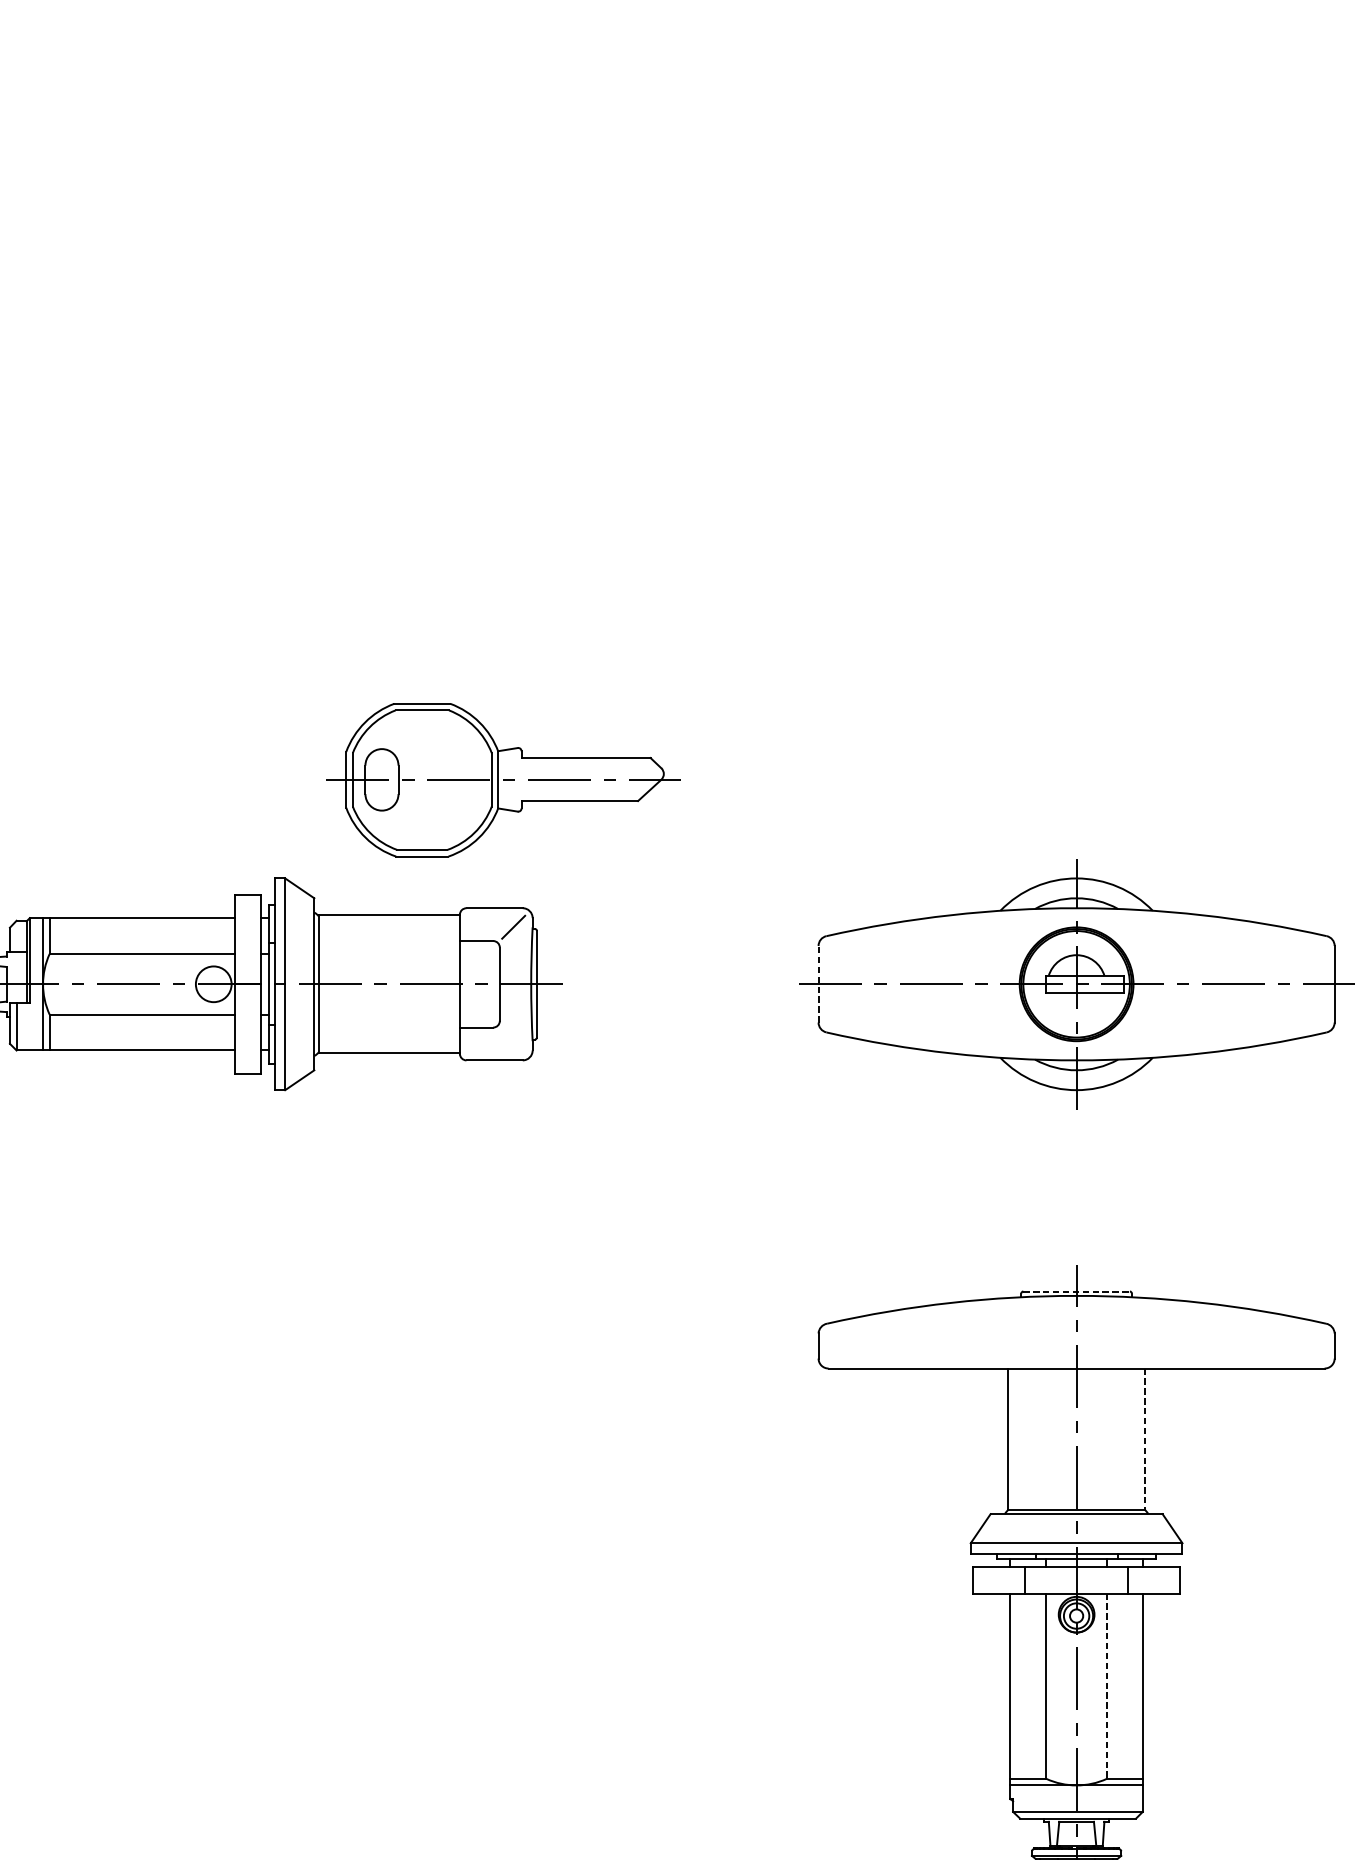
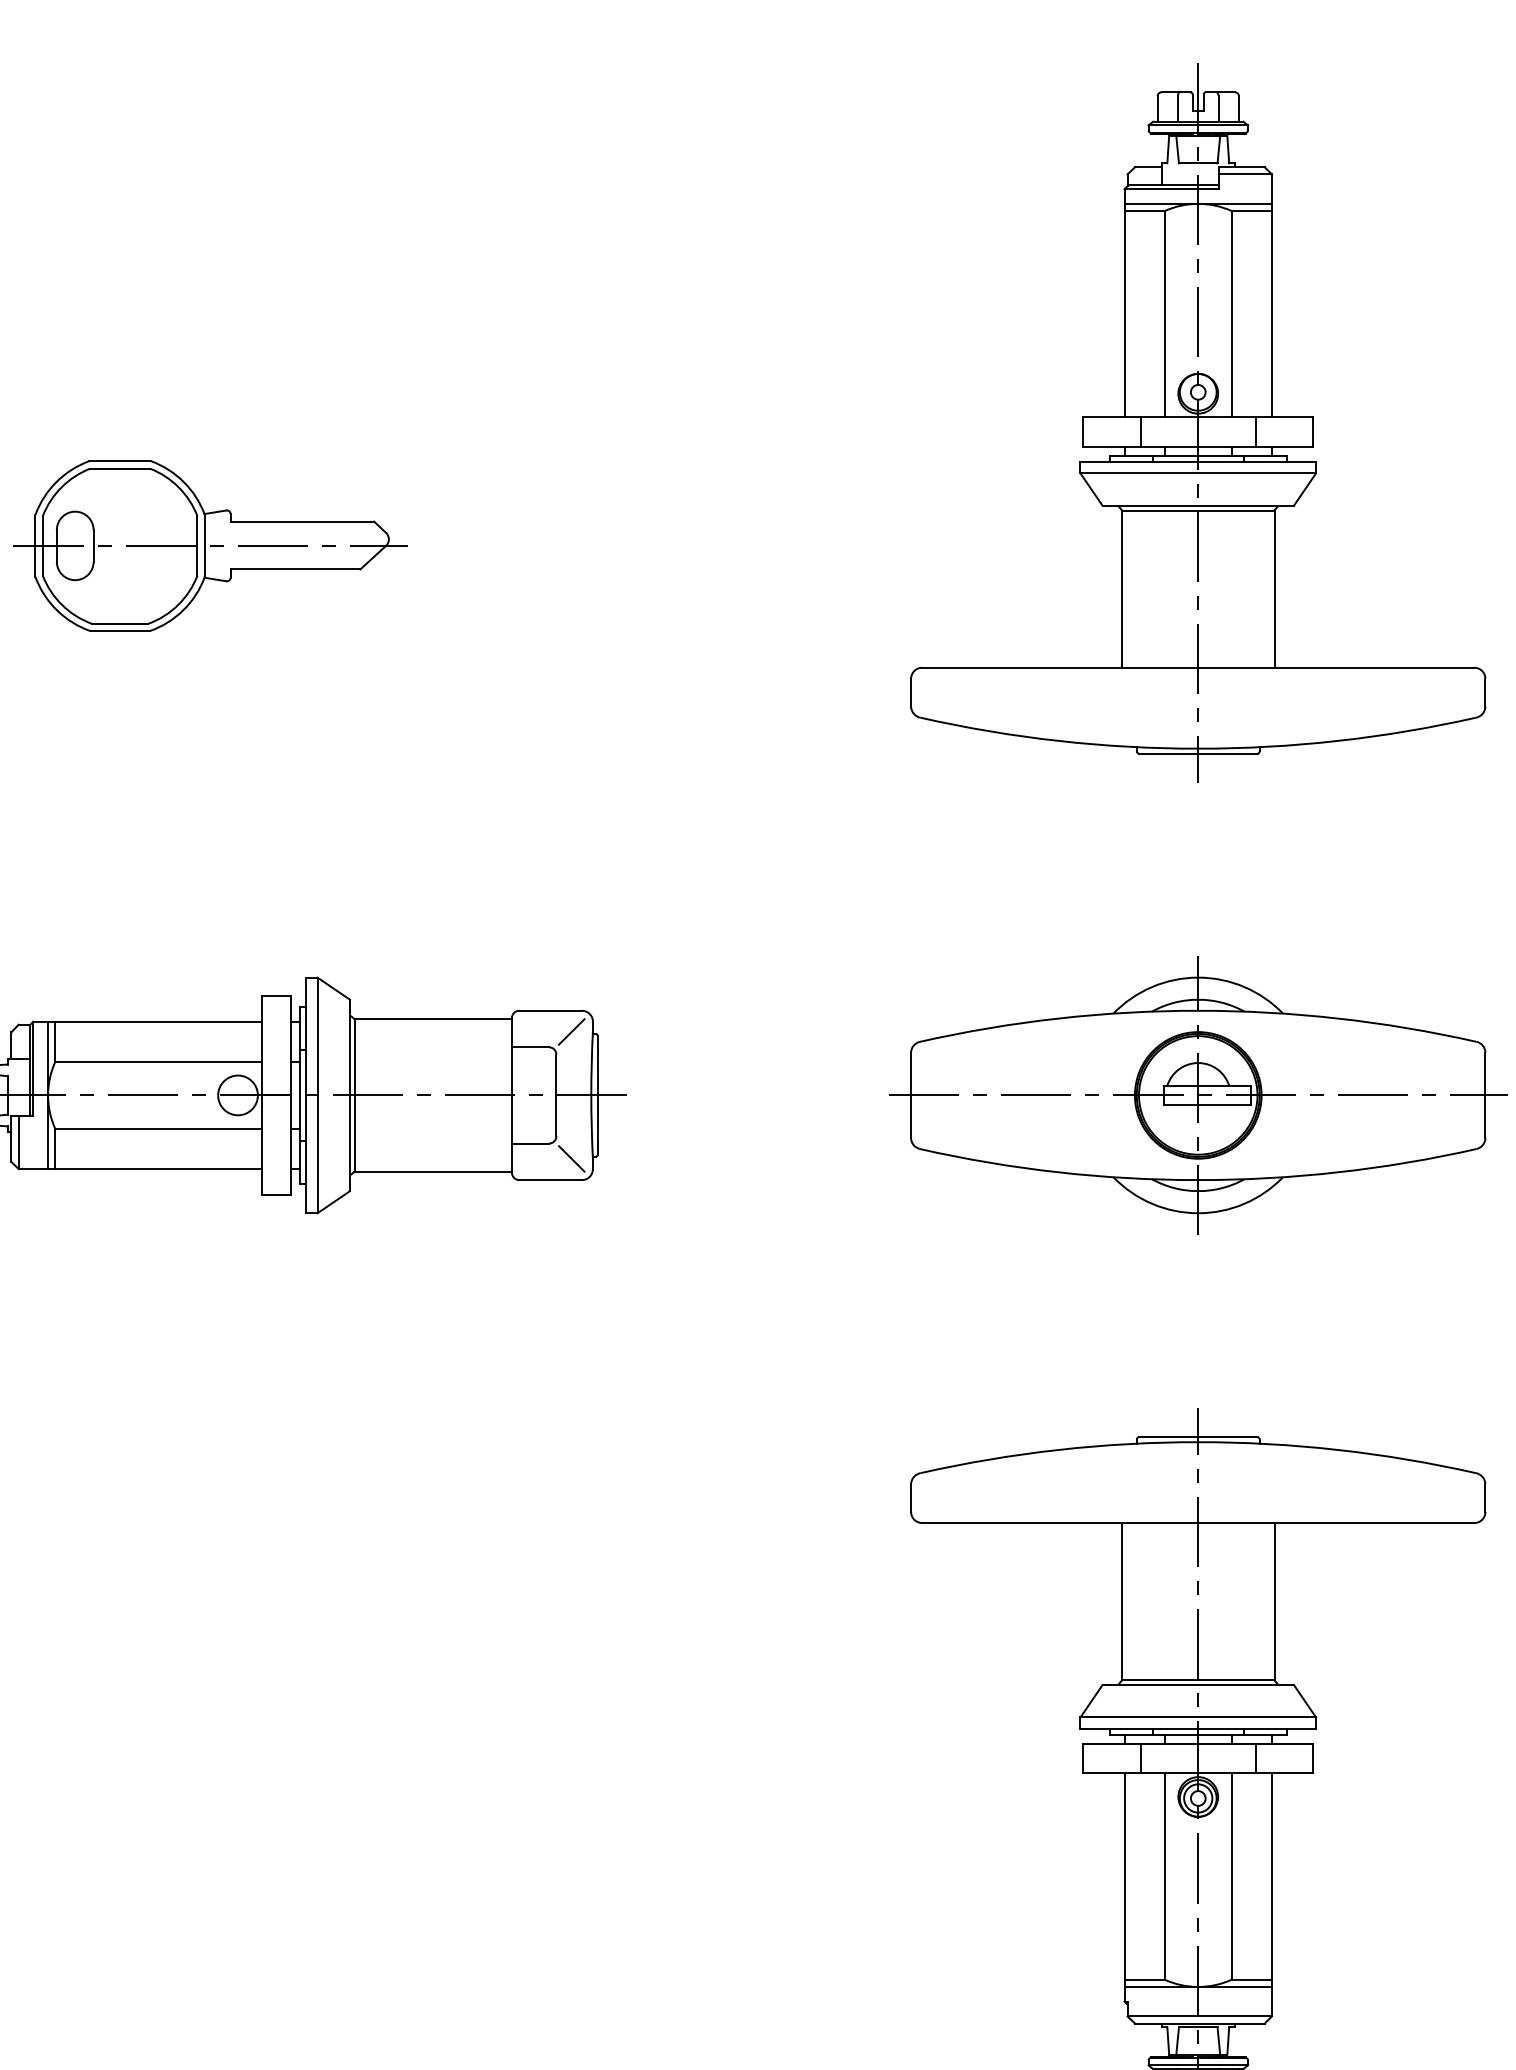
part: (1076, 379) -> (1198, 422), added
part: (503, 779) -> (210, 545), moved
line: (818, 984) -> (911, 1095), dashed -> solid
line: (513, 1040) -> (571, 1158), added
line: (1076, 1291) -> (1198, 1437), dashed -> solid
line: (1145, 1439) -> (1274, 1602), dashed -> solid
line: (1106, 1687) -> (1231, 1877), dashed -> solid

